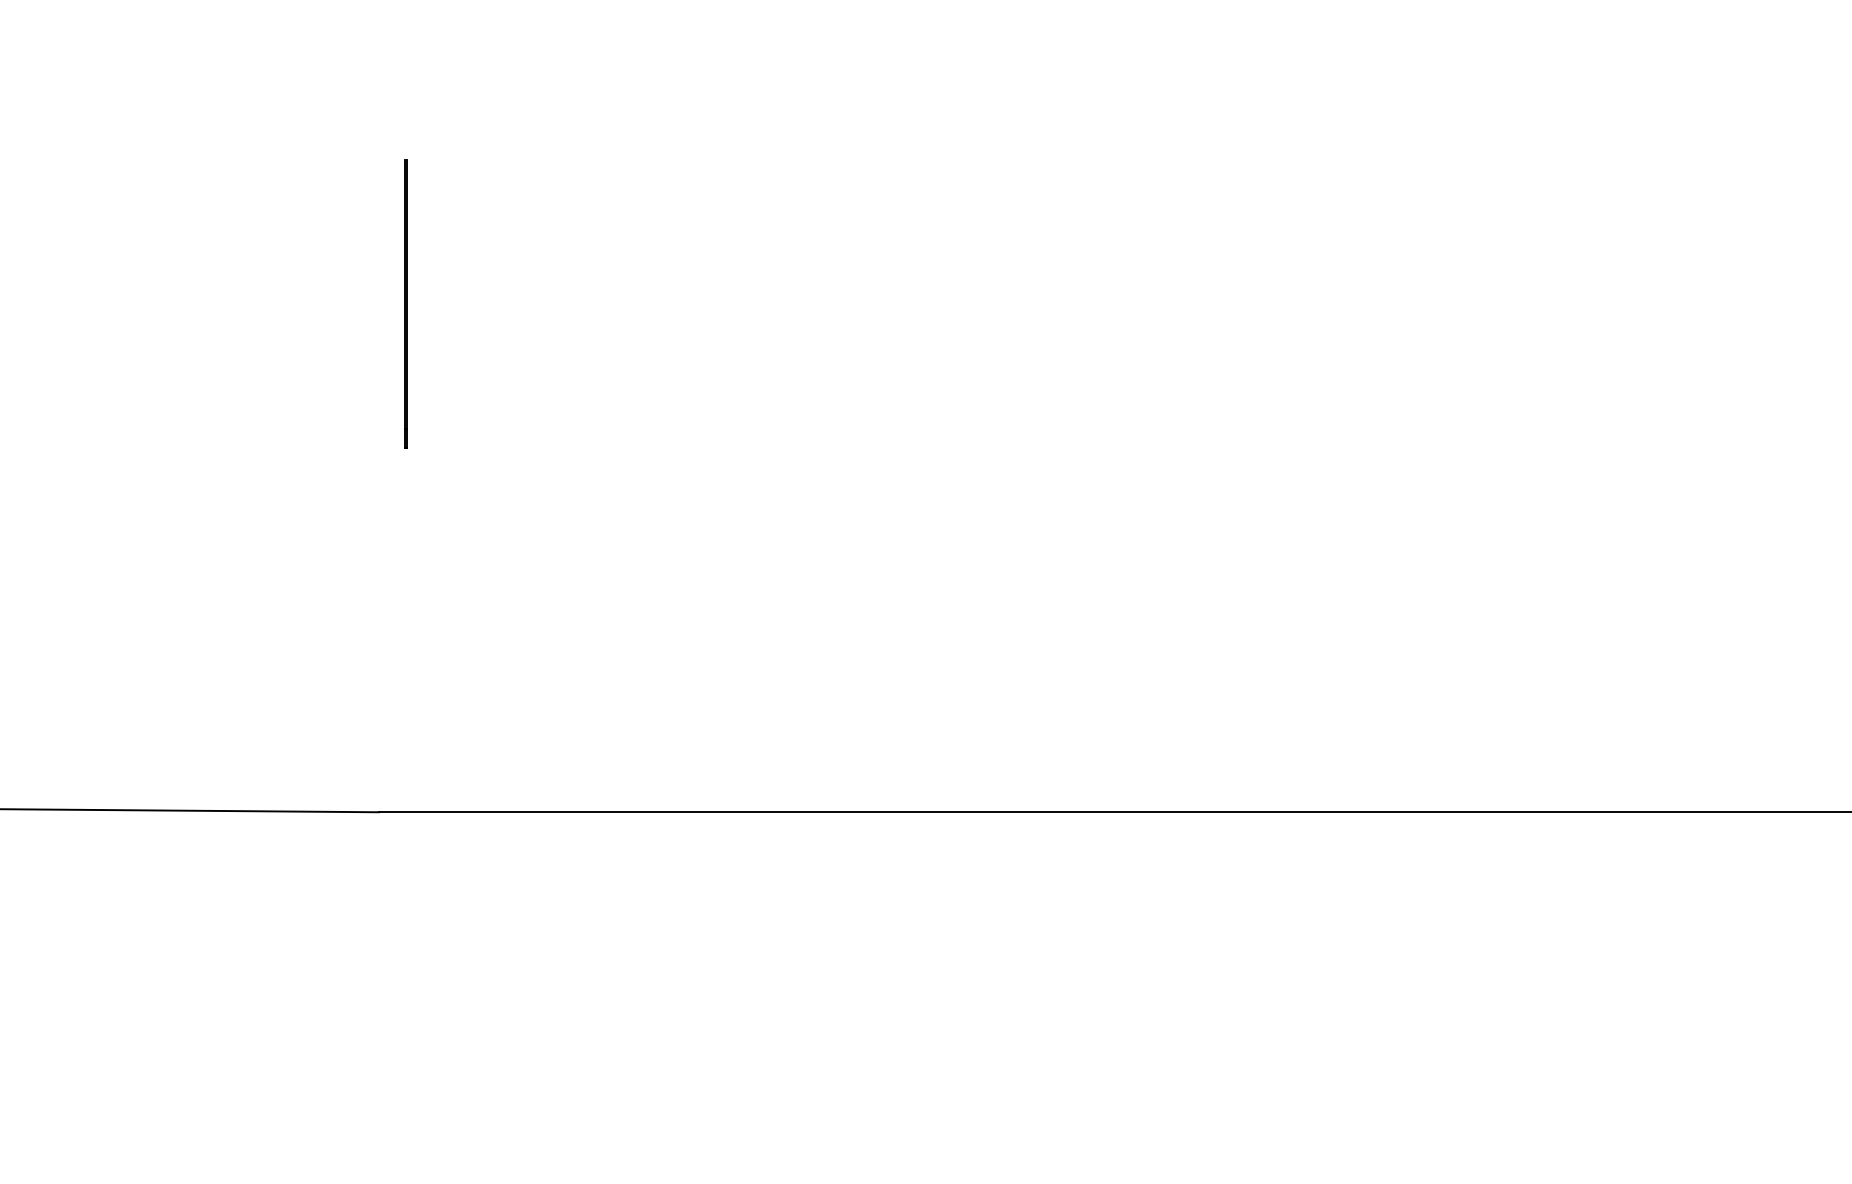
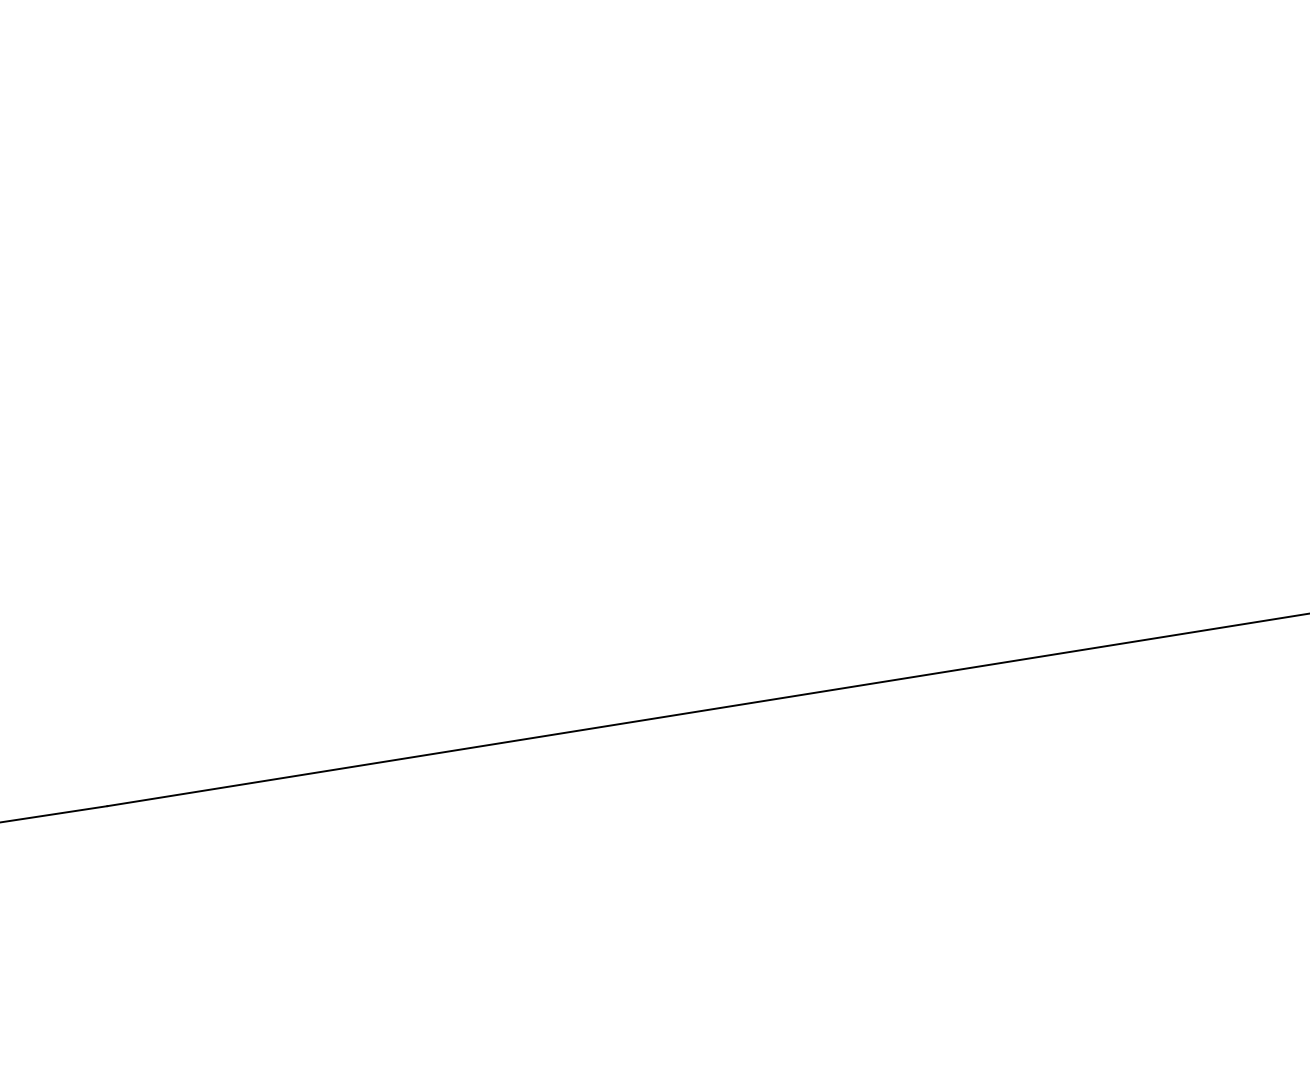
line: (405, 303) -> (57, 333), removed

